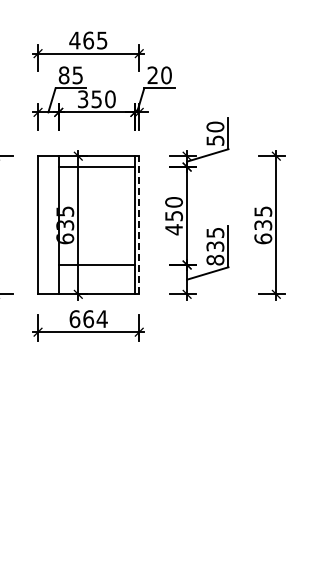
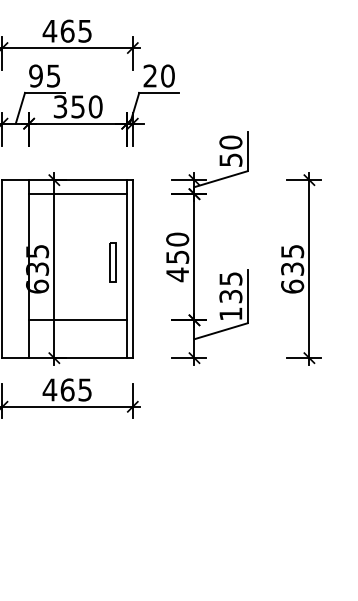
text: (63, 75) -> (35, 76), 85 -> 95
part: (123, 220) -> (112, 262), added
line: (139, 224) -> (133, 268), dashed -> solid
text: (215, 259) -> (231, 313), 835 -> 135
text: (88, 319) -> (67, 390), 664 -> 465

